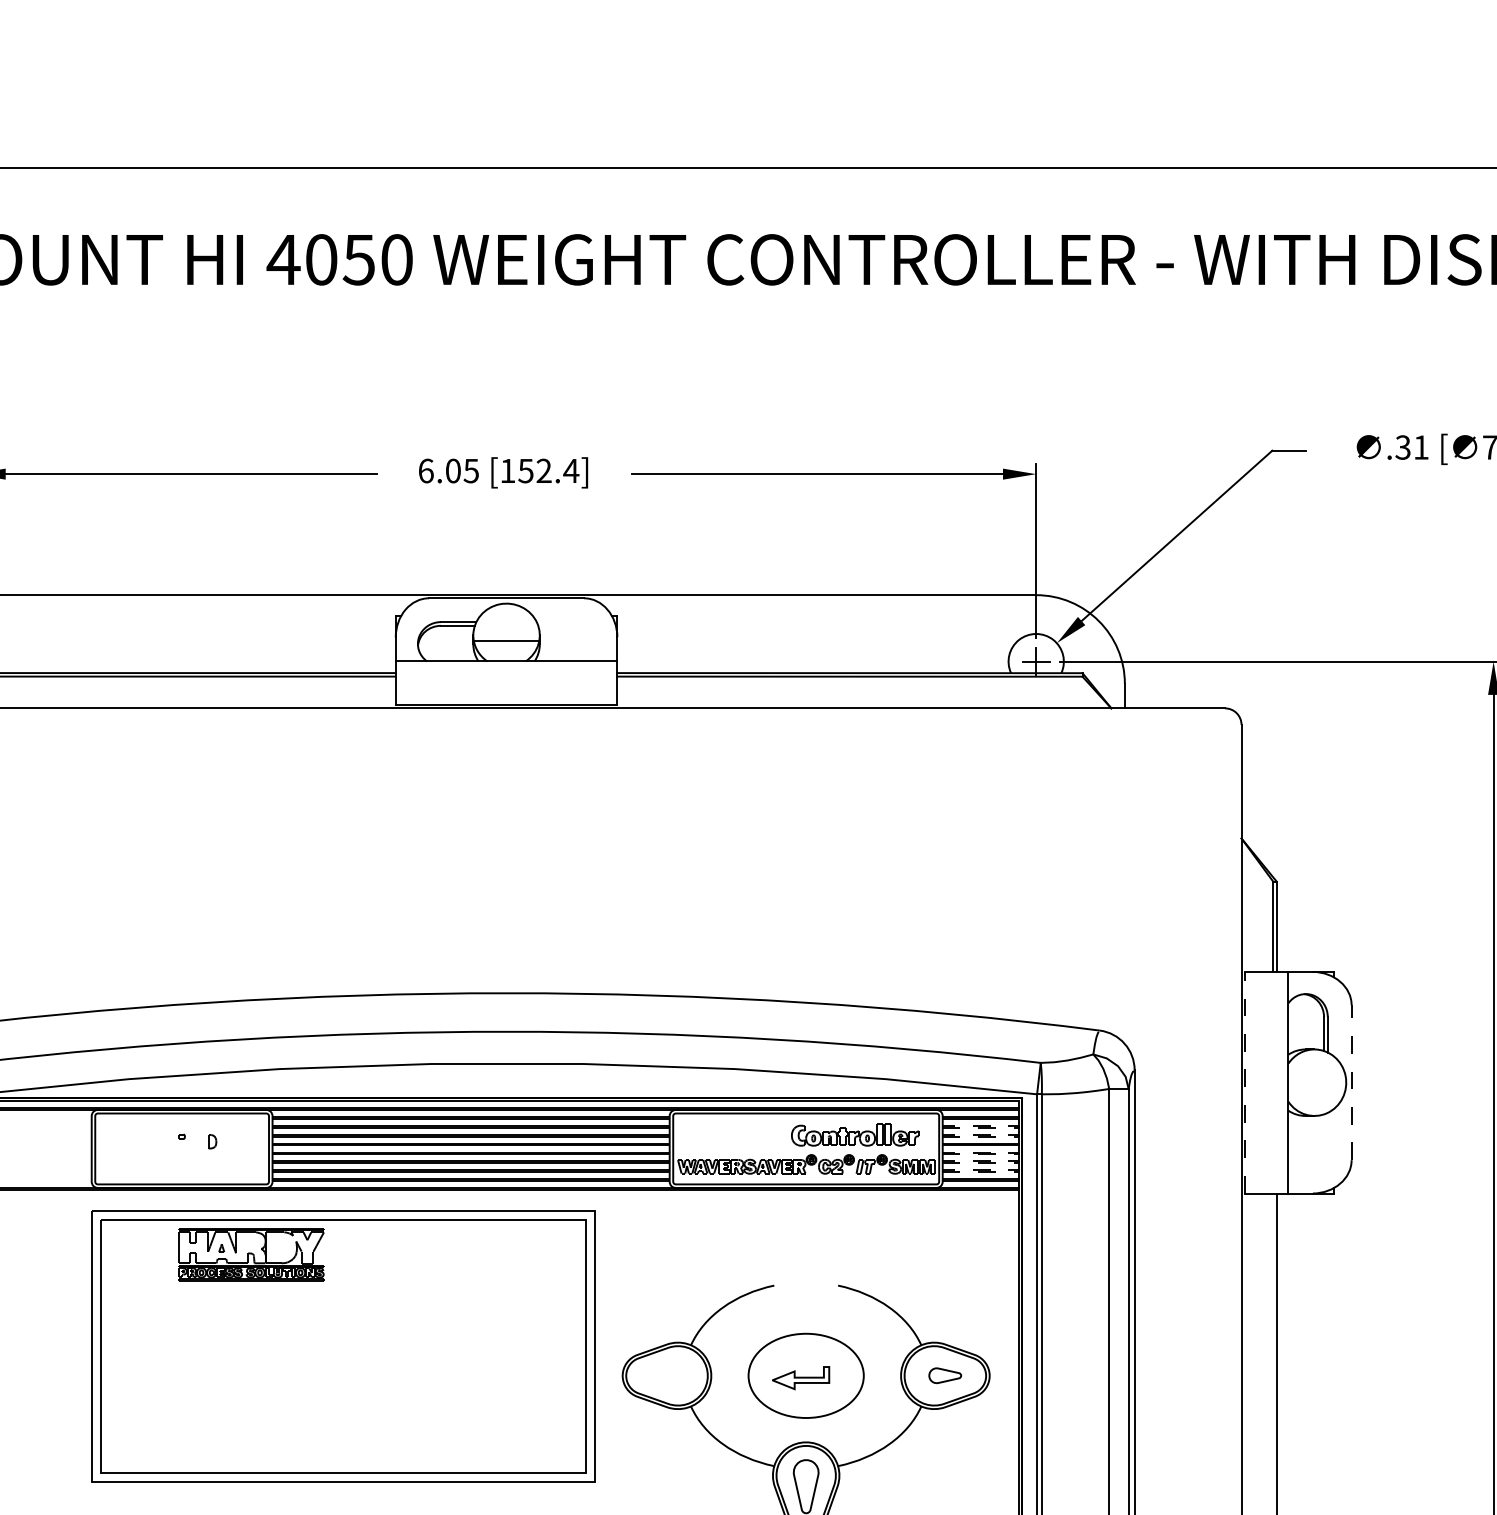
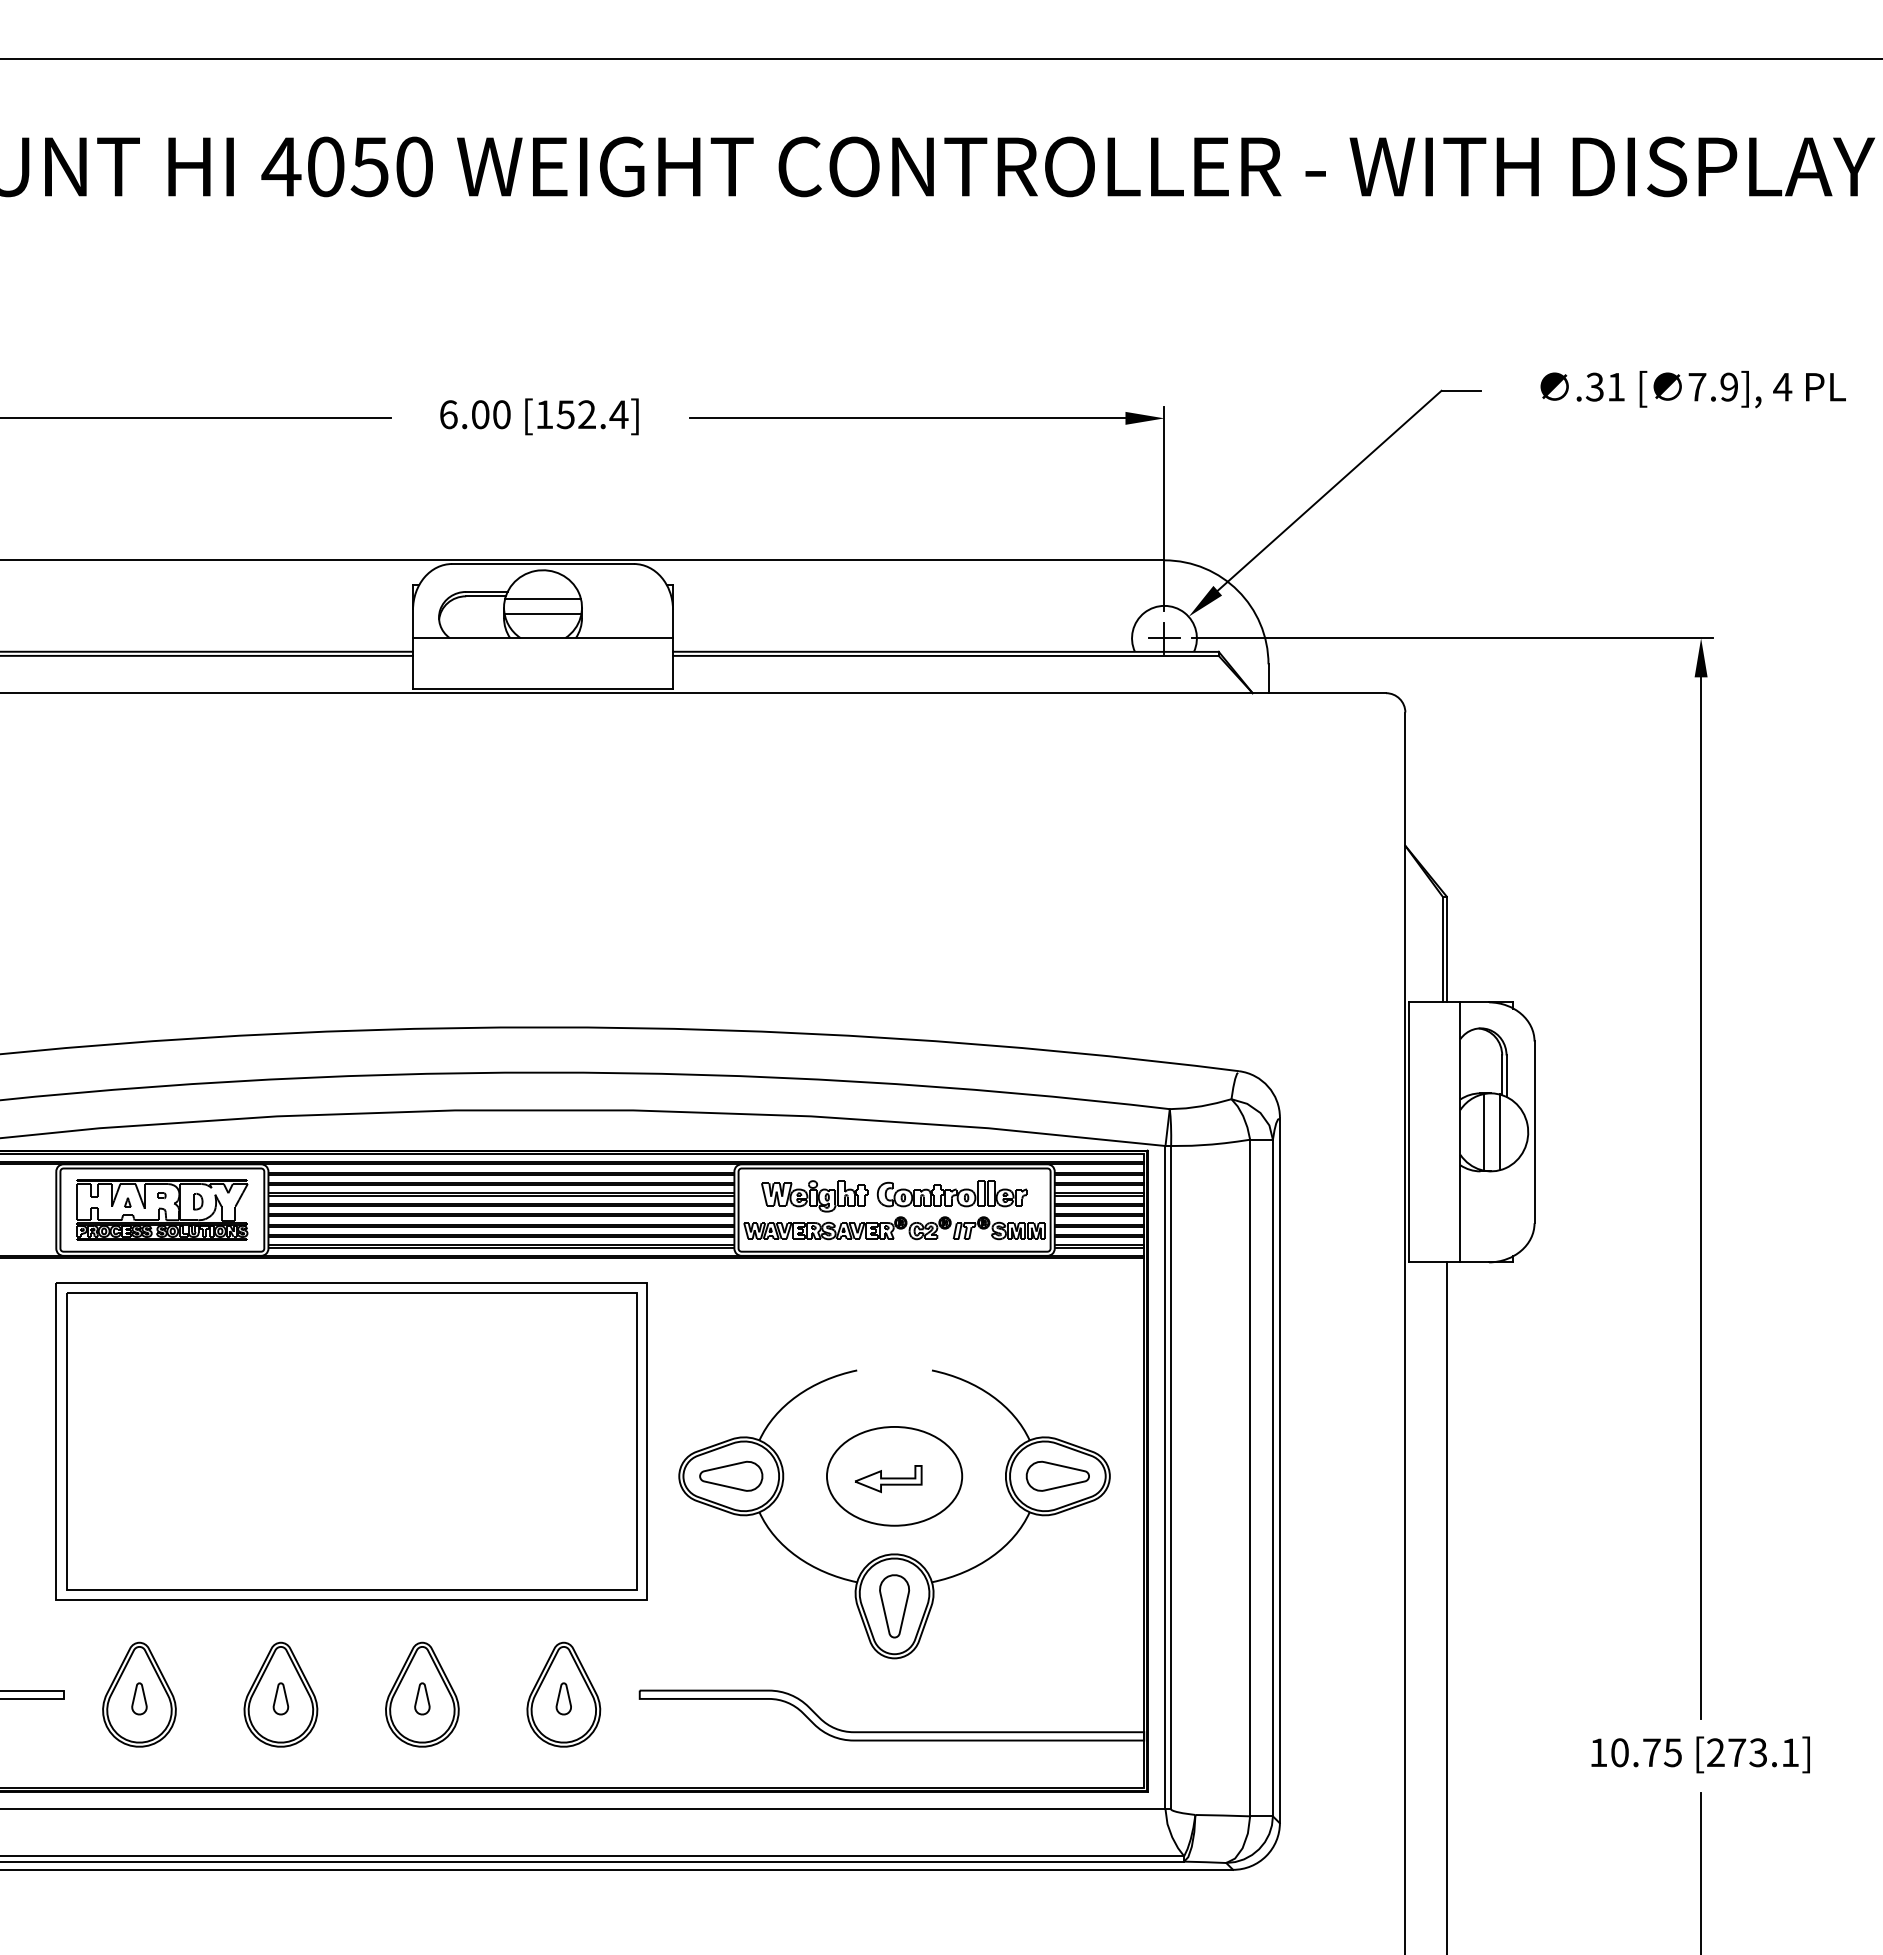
text: (471, 470) -> (501, 414), 6.05 -> 6.00
line: (506, 627) -> (543, 598), added
line: (1308, 1081) -> (1484, 1131), added
line: (1245, 1082) -> (1409, 1132), dashed -> solid
line: (1321, 1082) -> (1499, 1132), added
line: (1351, 1082) -> (1534, 1132), dashed -> solid
line: (1019, 1126) -> (1144, 1183), dashed -> solid
line: (1019, 1135) -> (1144, 1194), dashed -> solid
part: (737, 1137) -> (814, 1196), added
line: (1019, 1152) -> (1144, 1214), dashed -> solid
line: (1019, 1162) -> (1144, 1225), dashed -> solid
line: (1019, 1170) -> (1144, 1235), dashed -> solid
part: (251, 1254) -> (162, 1209), moved
part: (667, 1375) -> (731, 1475), added
part: (945, 1375) -> (1057, 1475), size x1.67

